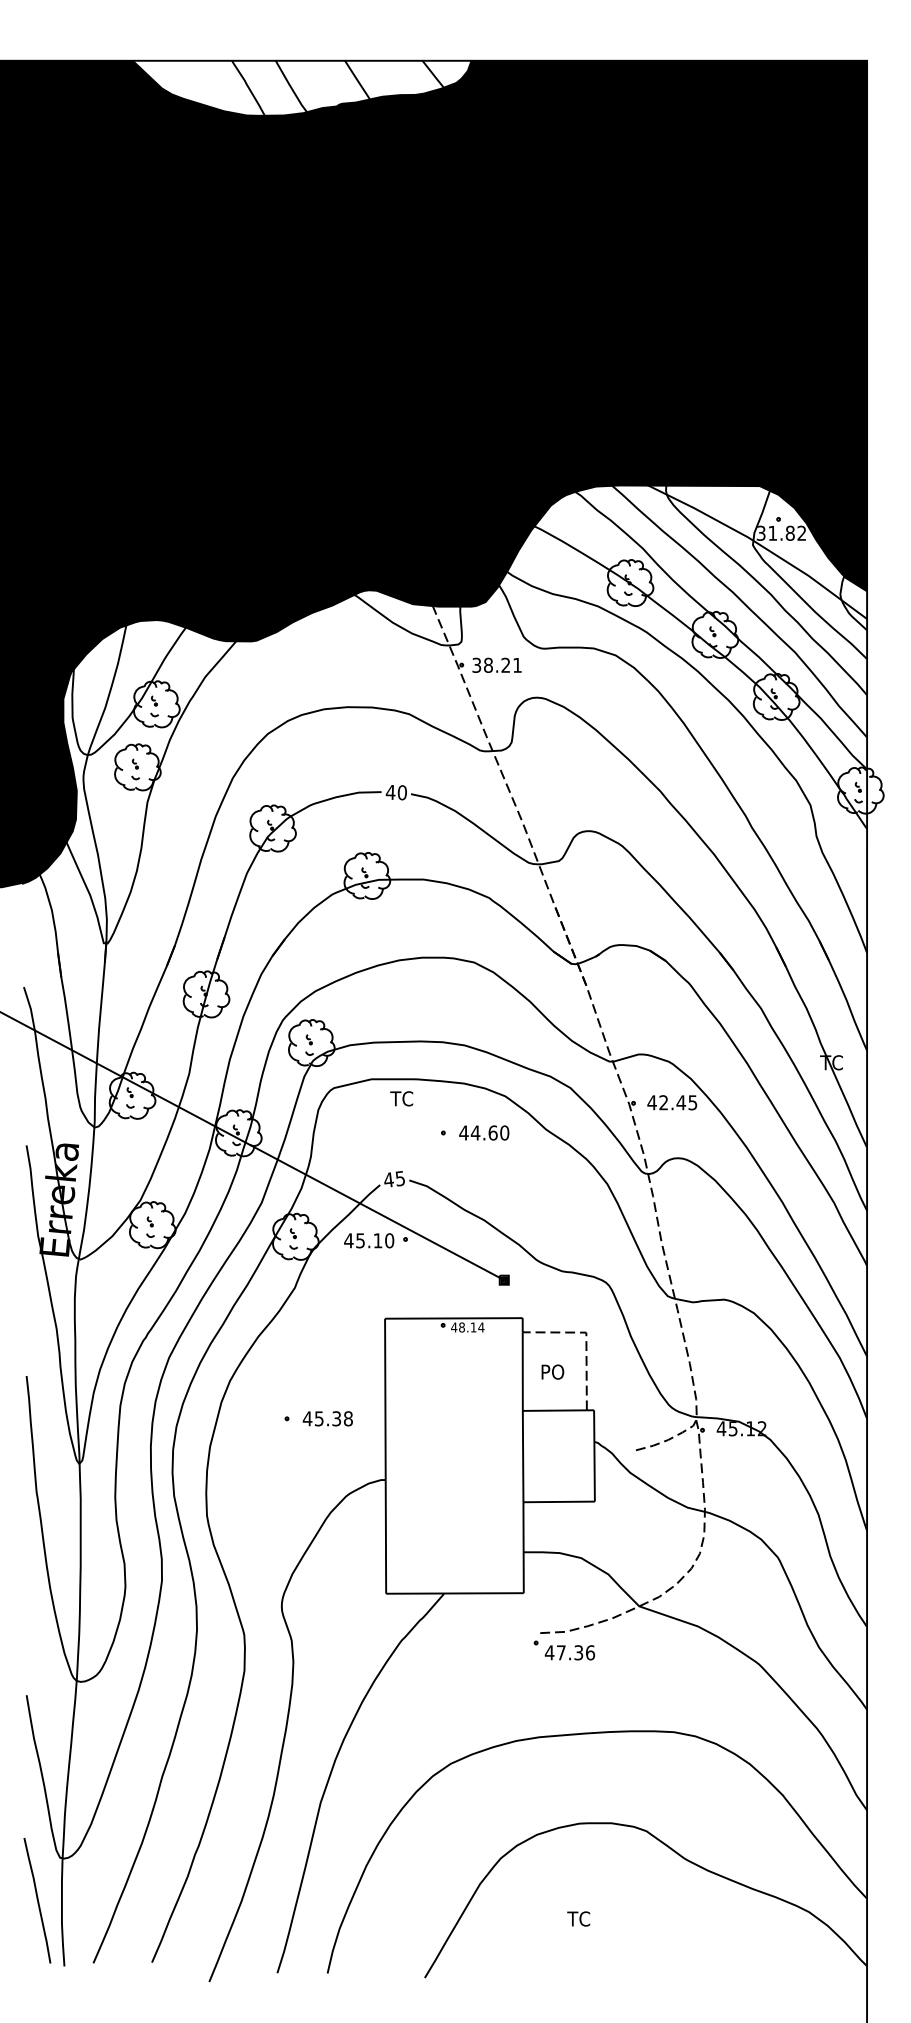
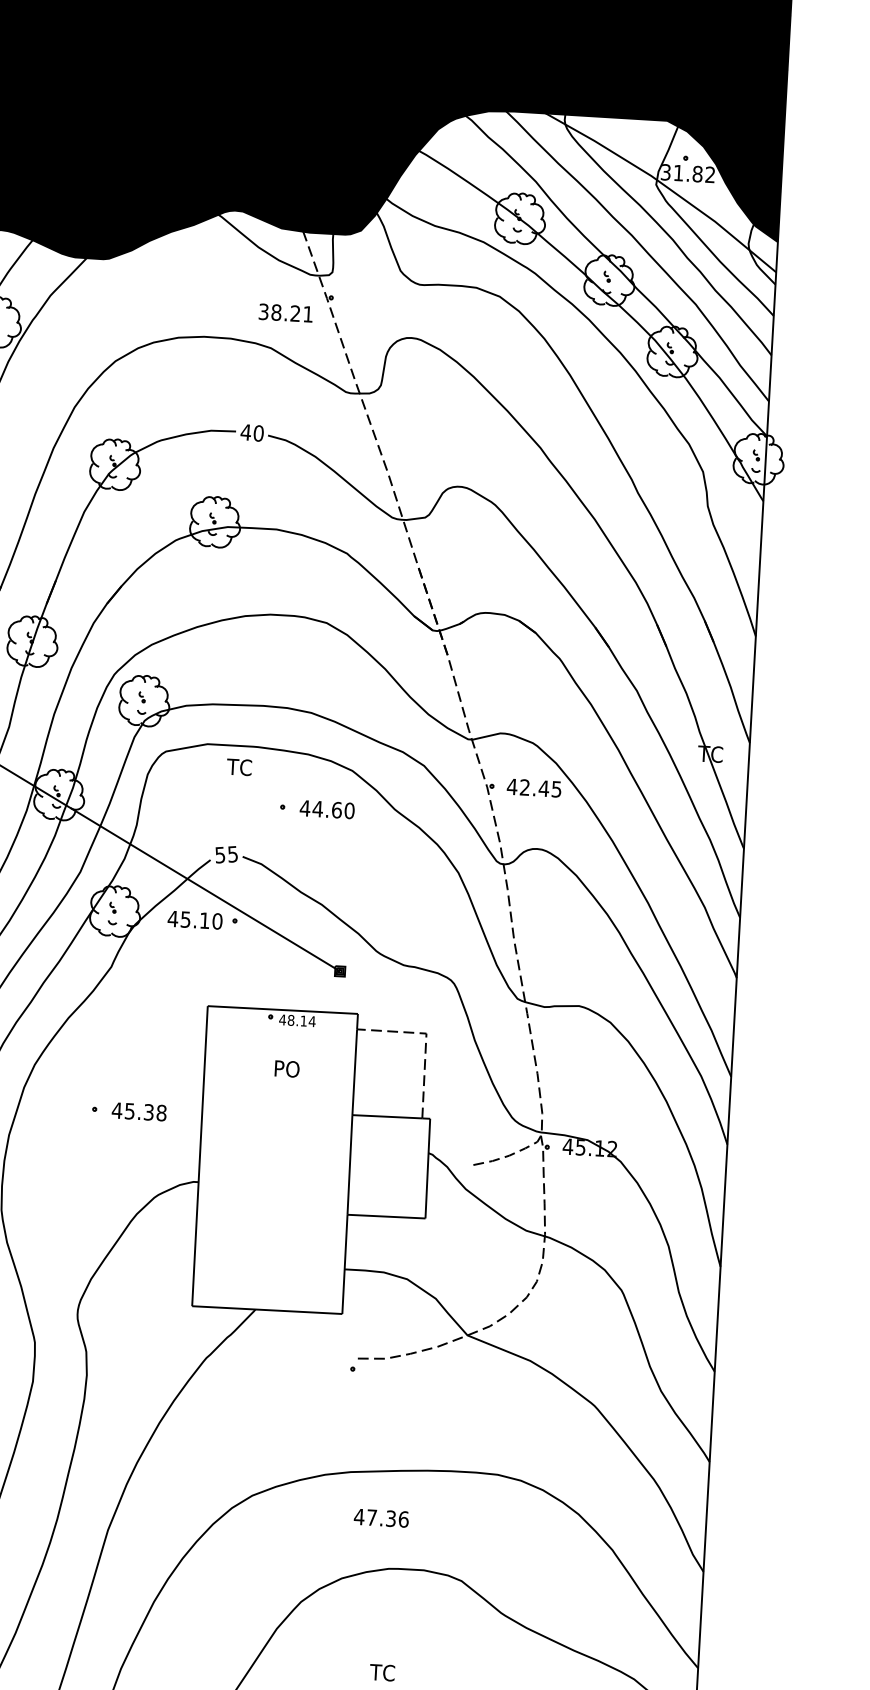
text: (496, 664) -> (285, 312), moved
text: (388, 1179) -> (220, 854), 45 -> 55
text: (552, 1371) -> (286, 1068), moved
text: (569, 1652) -> (380, 1517), moved

